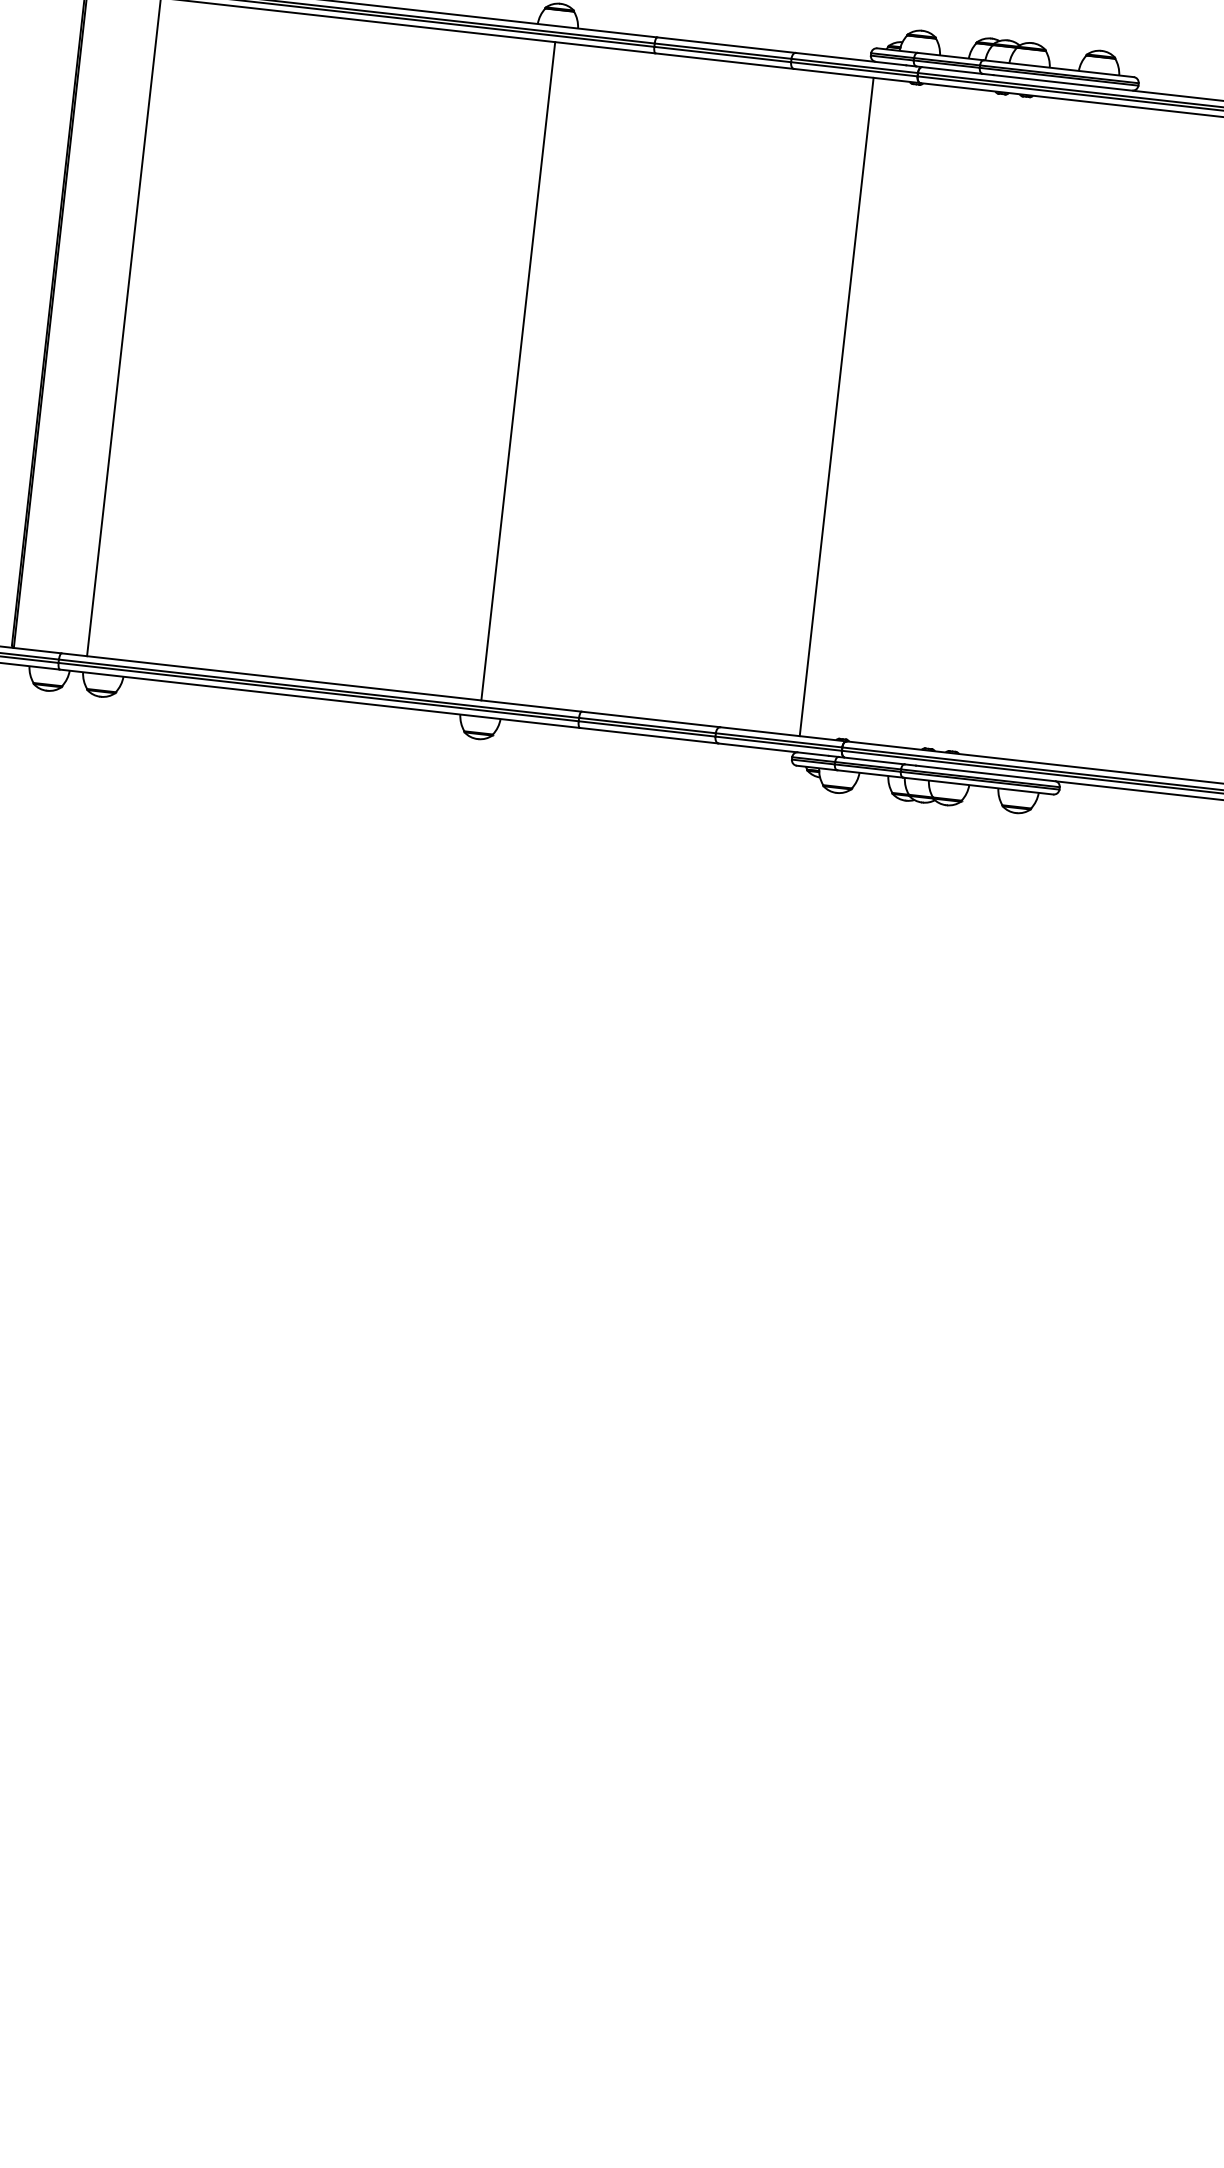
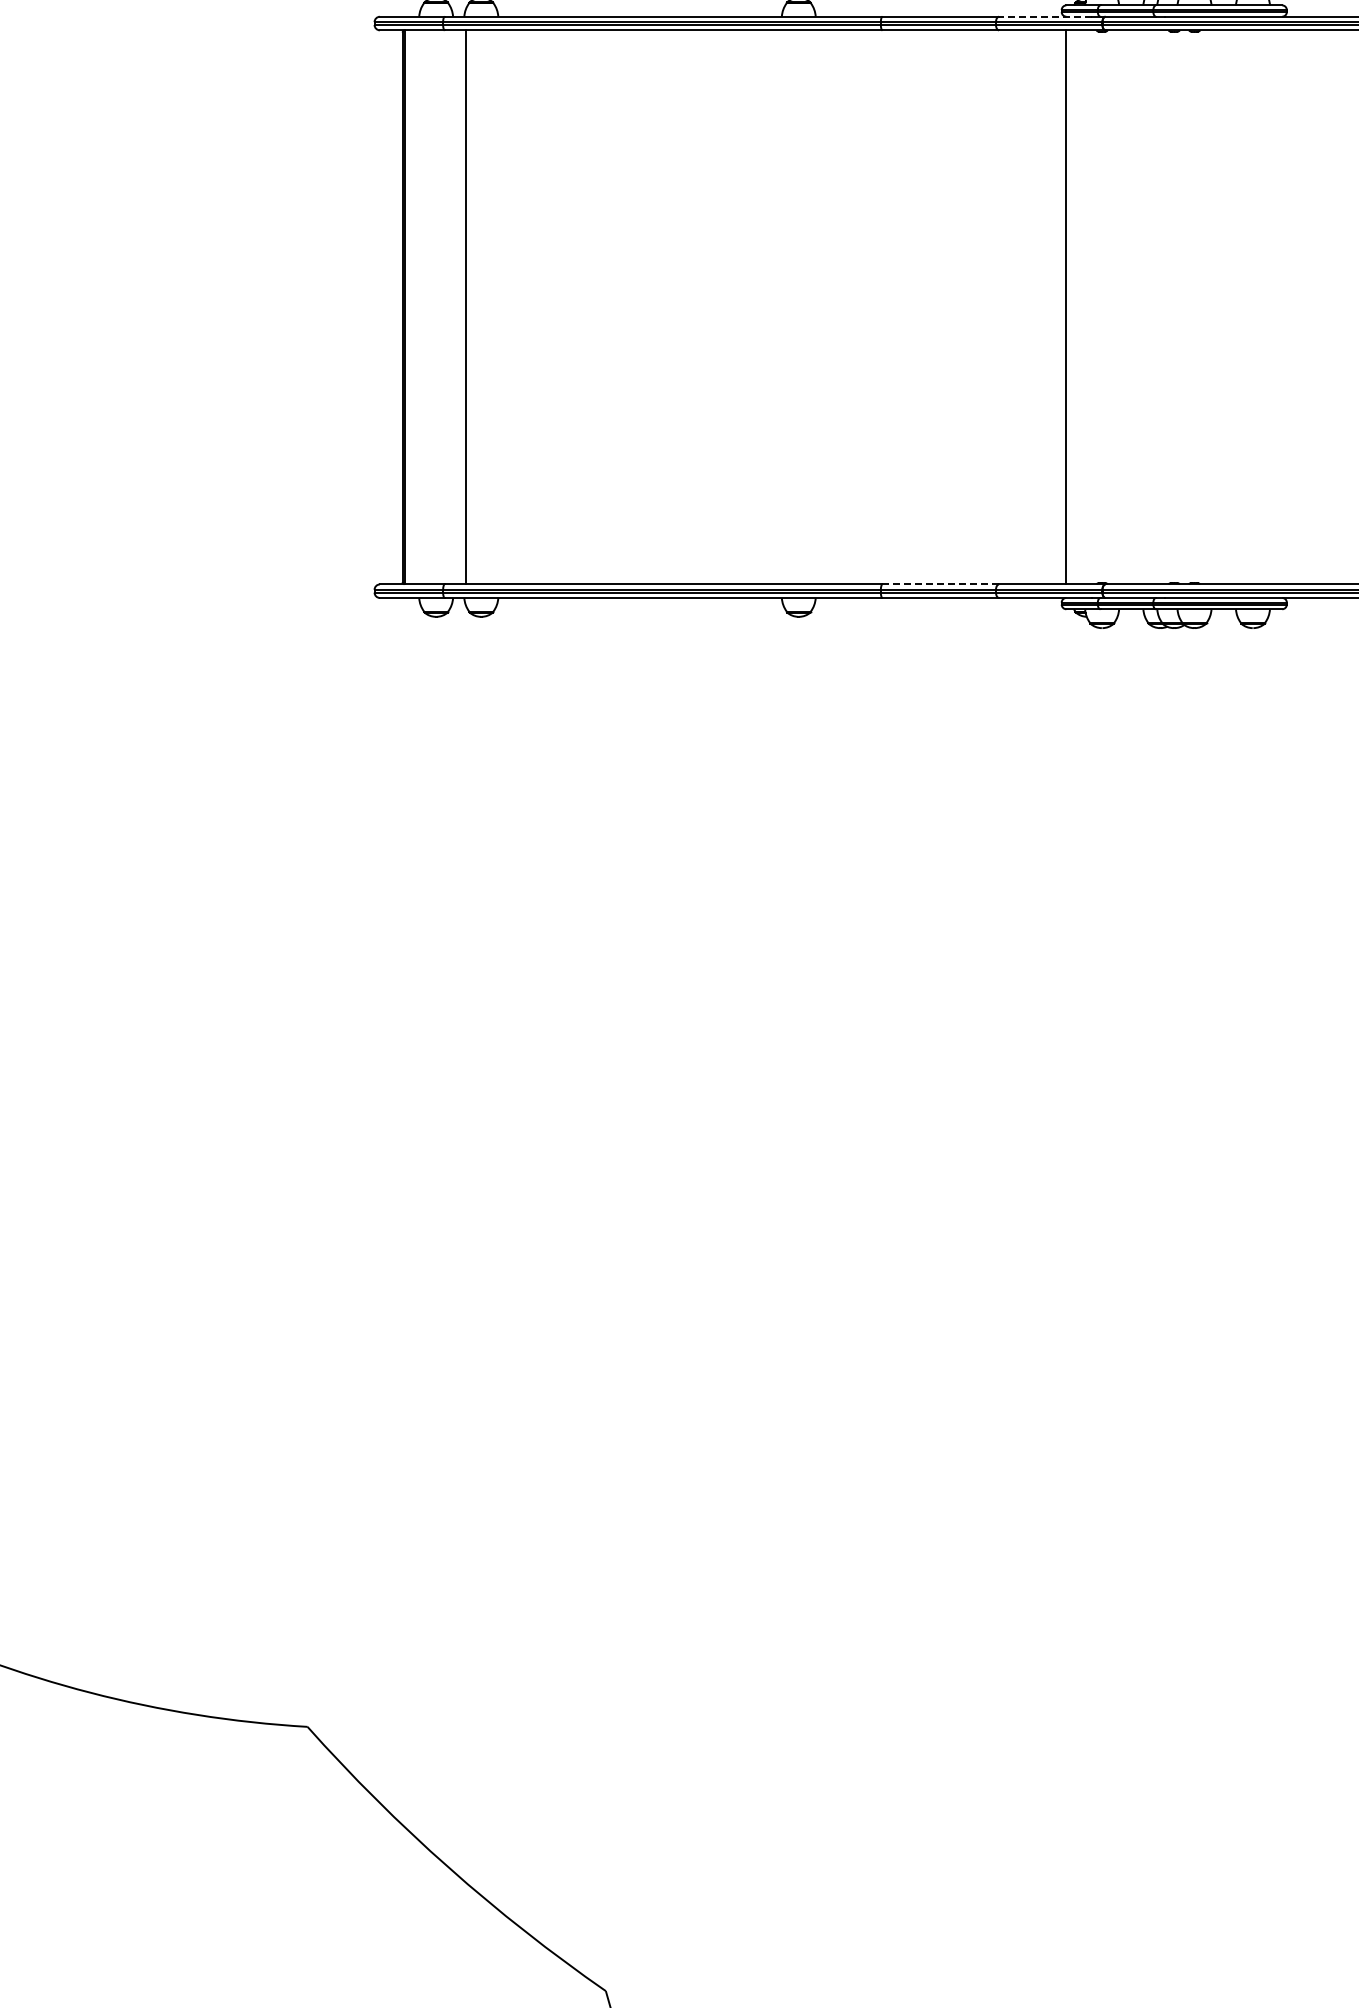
line: (851, 58) -> (1045, 16), solid -> dashed
line: (518, 371) -> (798, 307), removed
line: (650, 719) -> (940, 584), solid -> dashed

